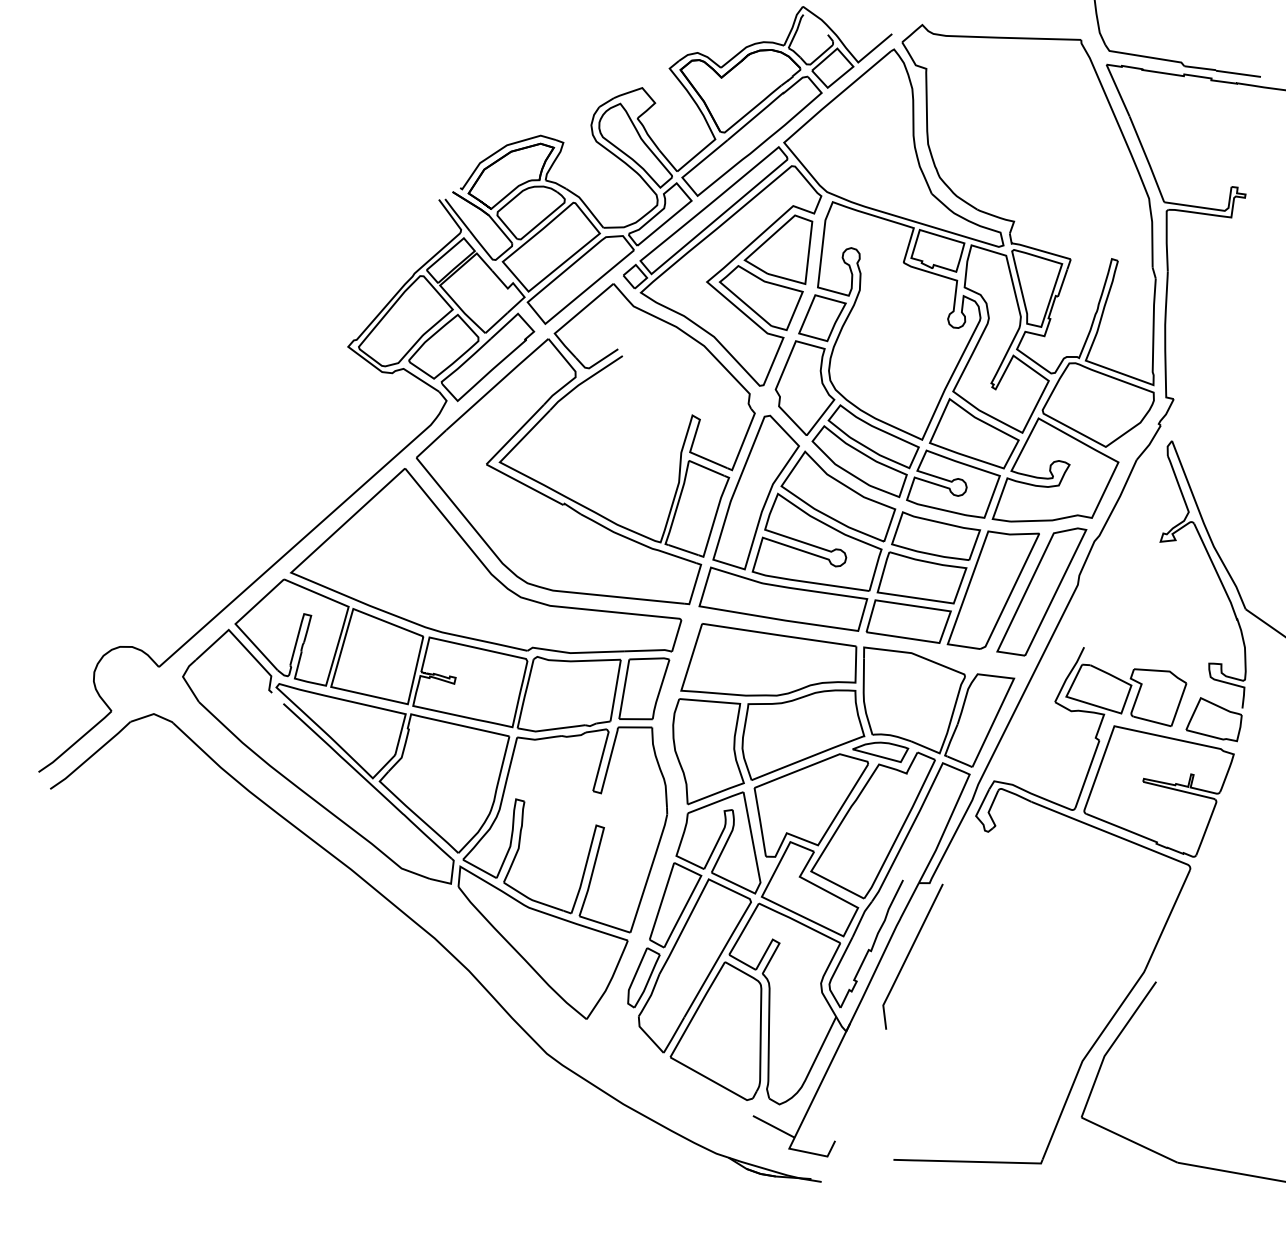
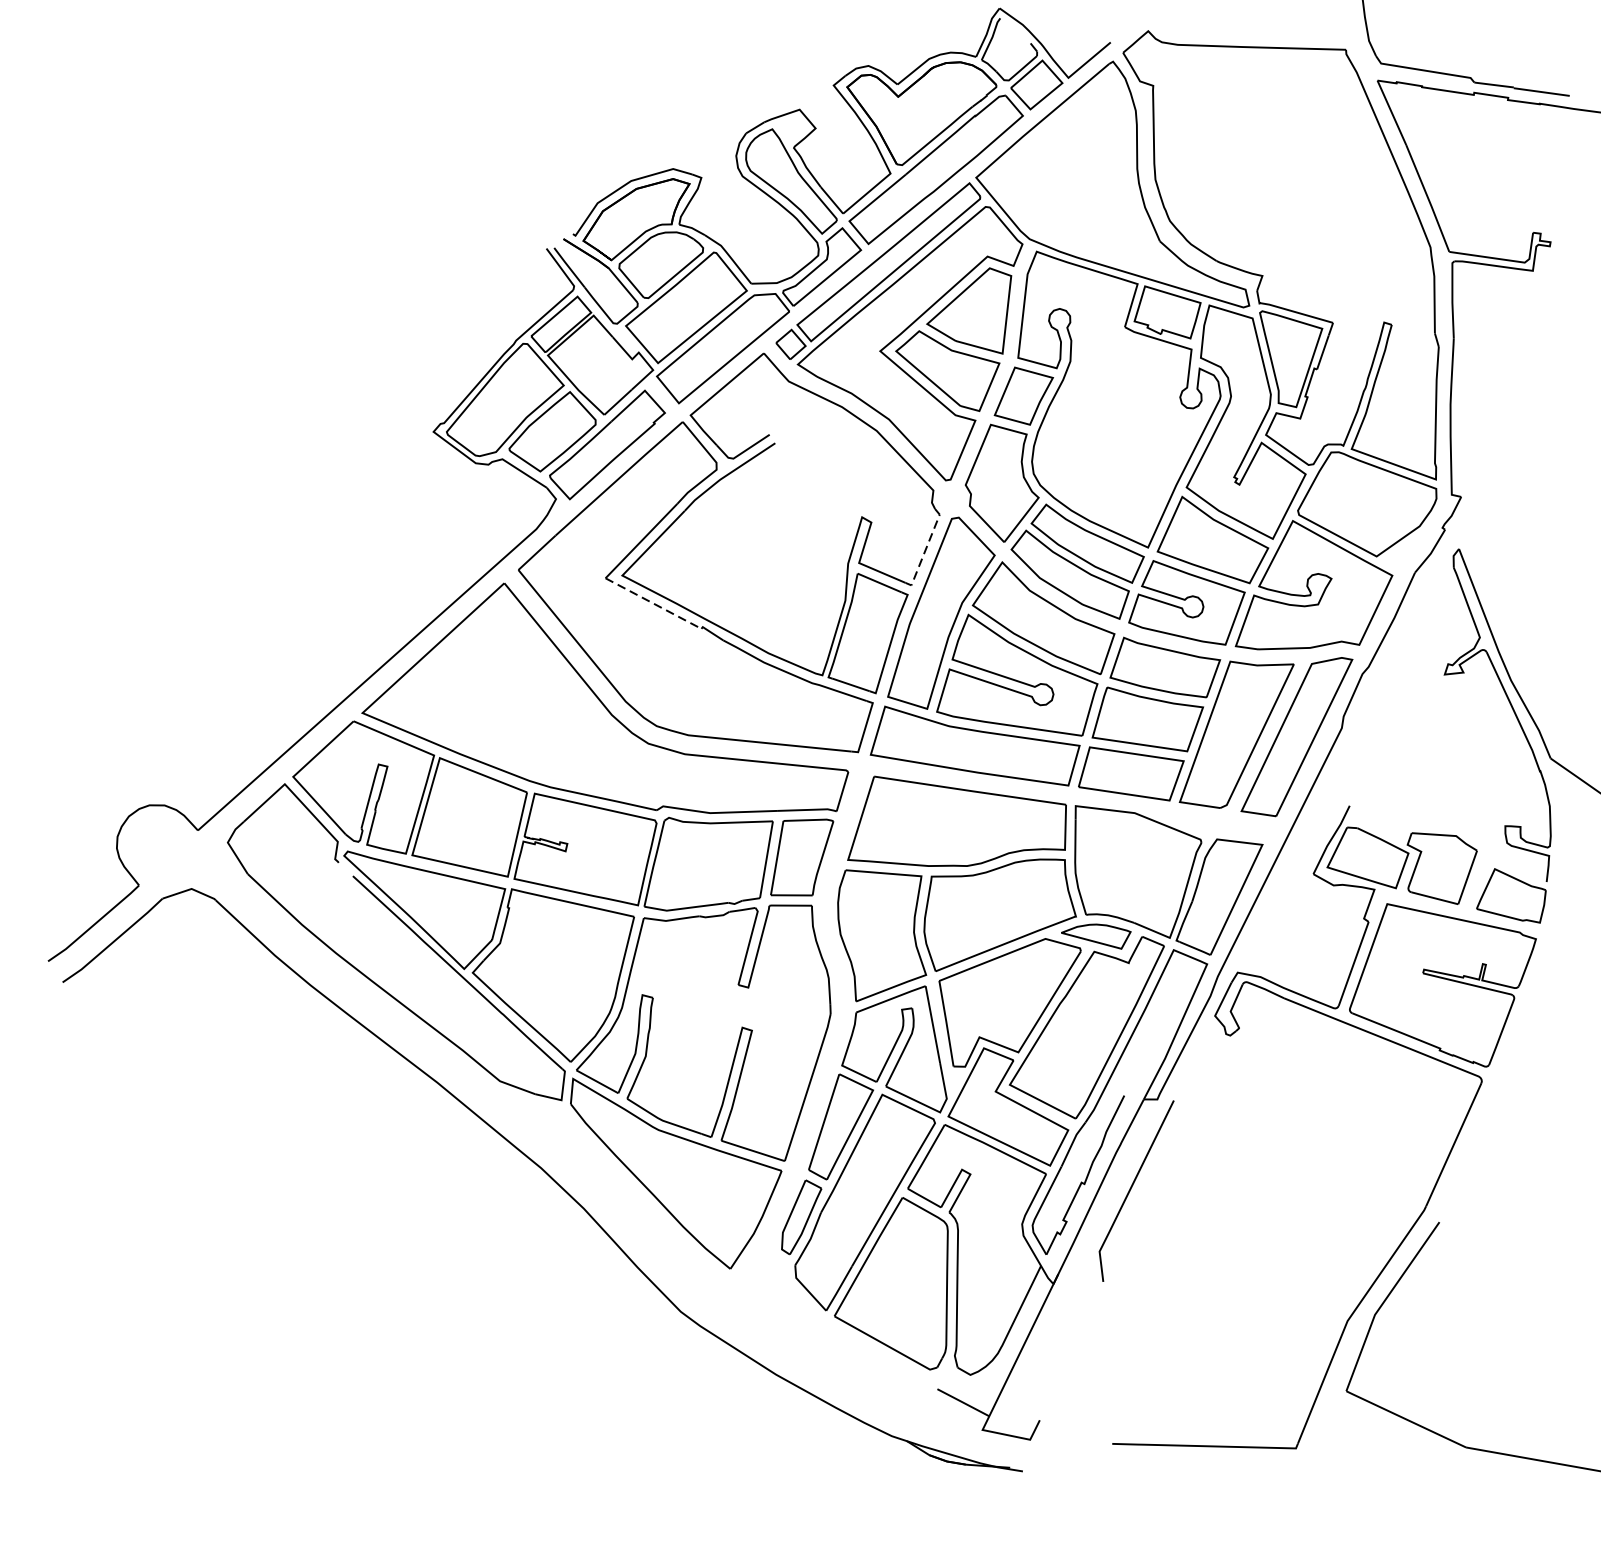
line: (743, 441) -> (925, 549), solid -> dashed
line: (524, 484) -> (652, 603), solid -> dashed

